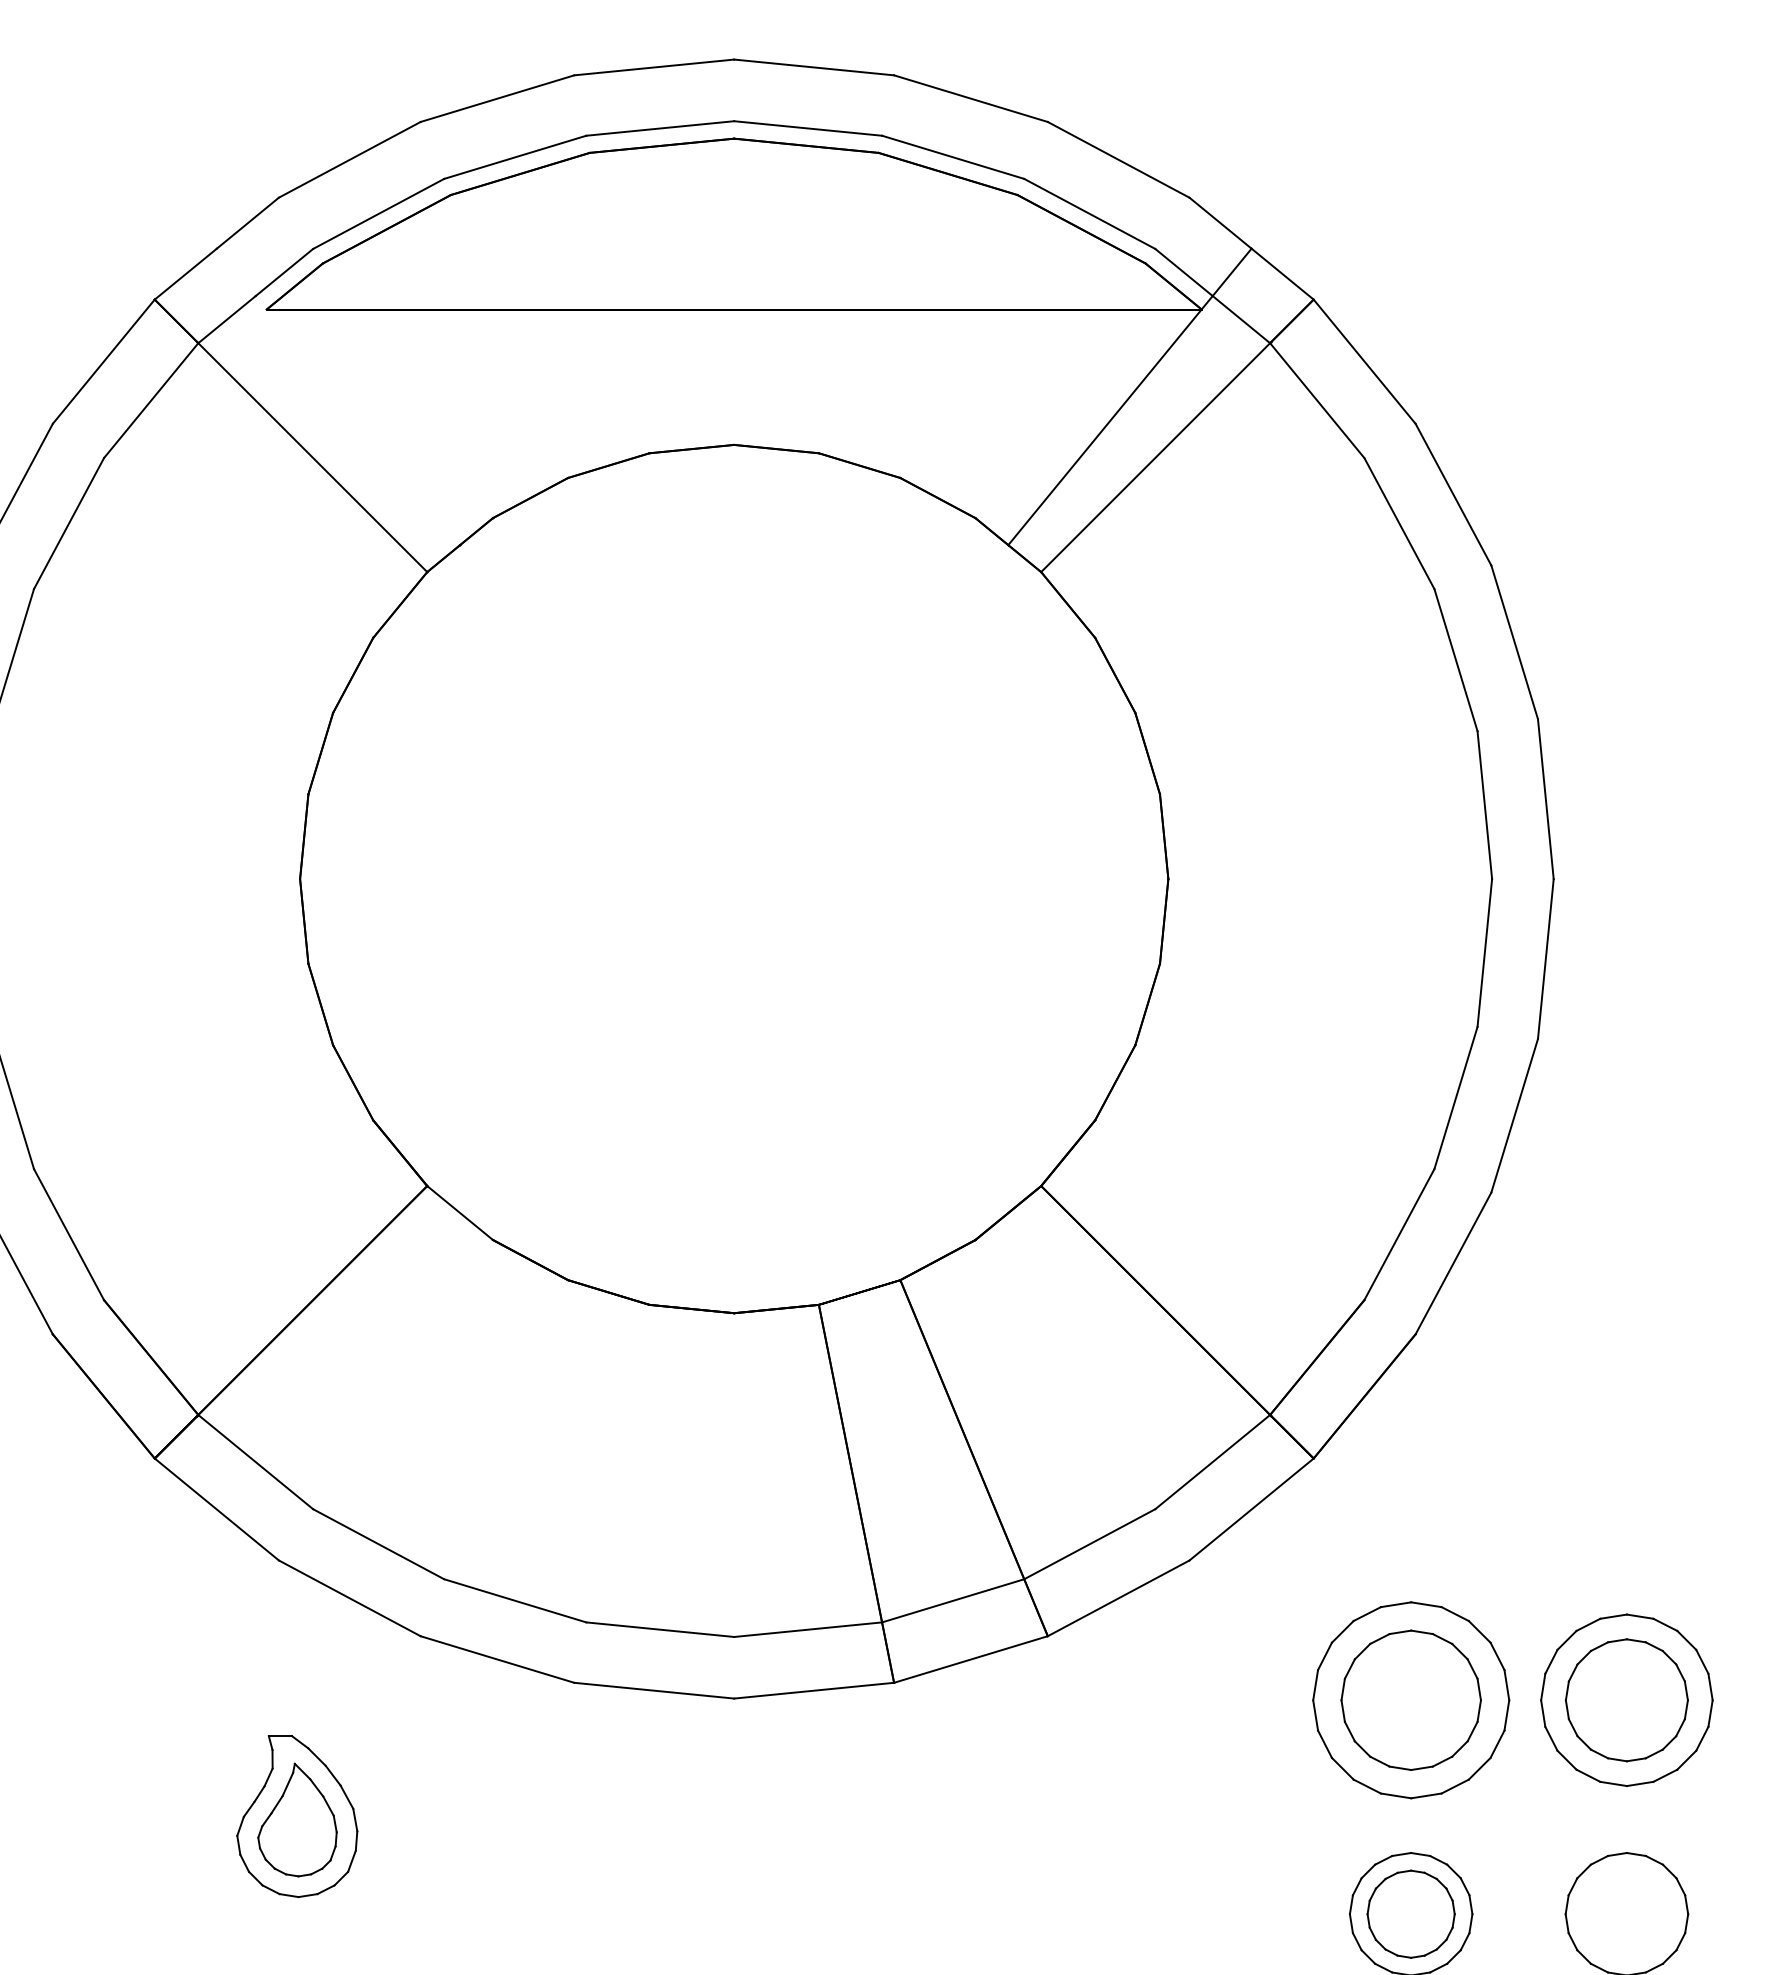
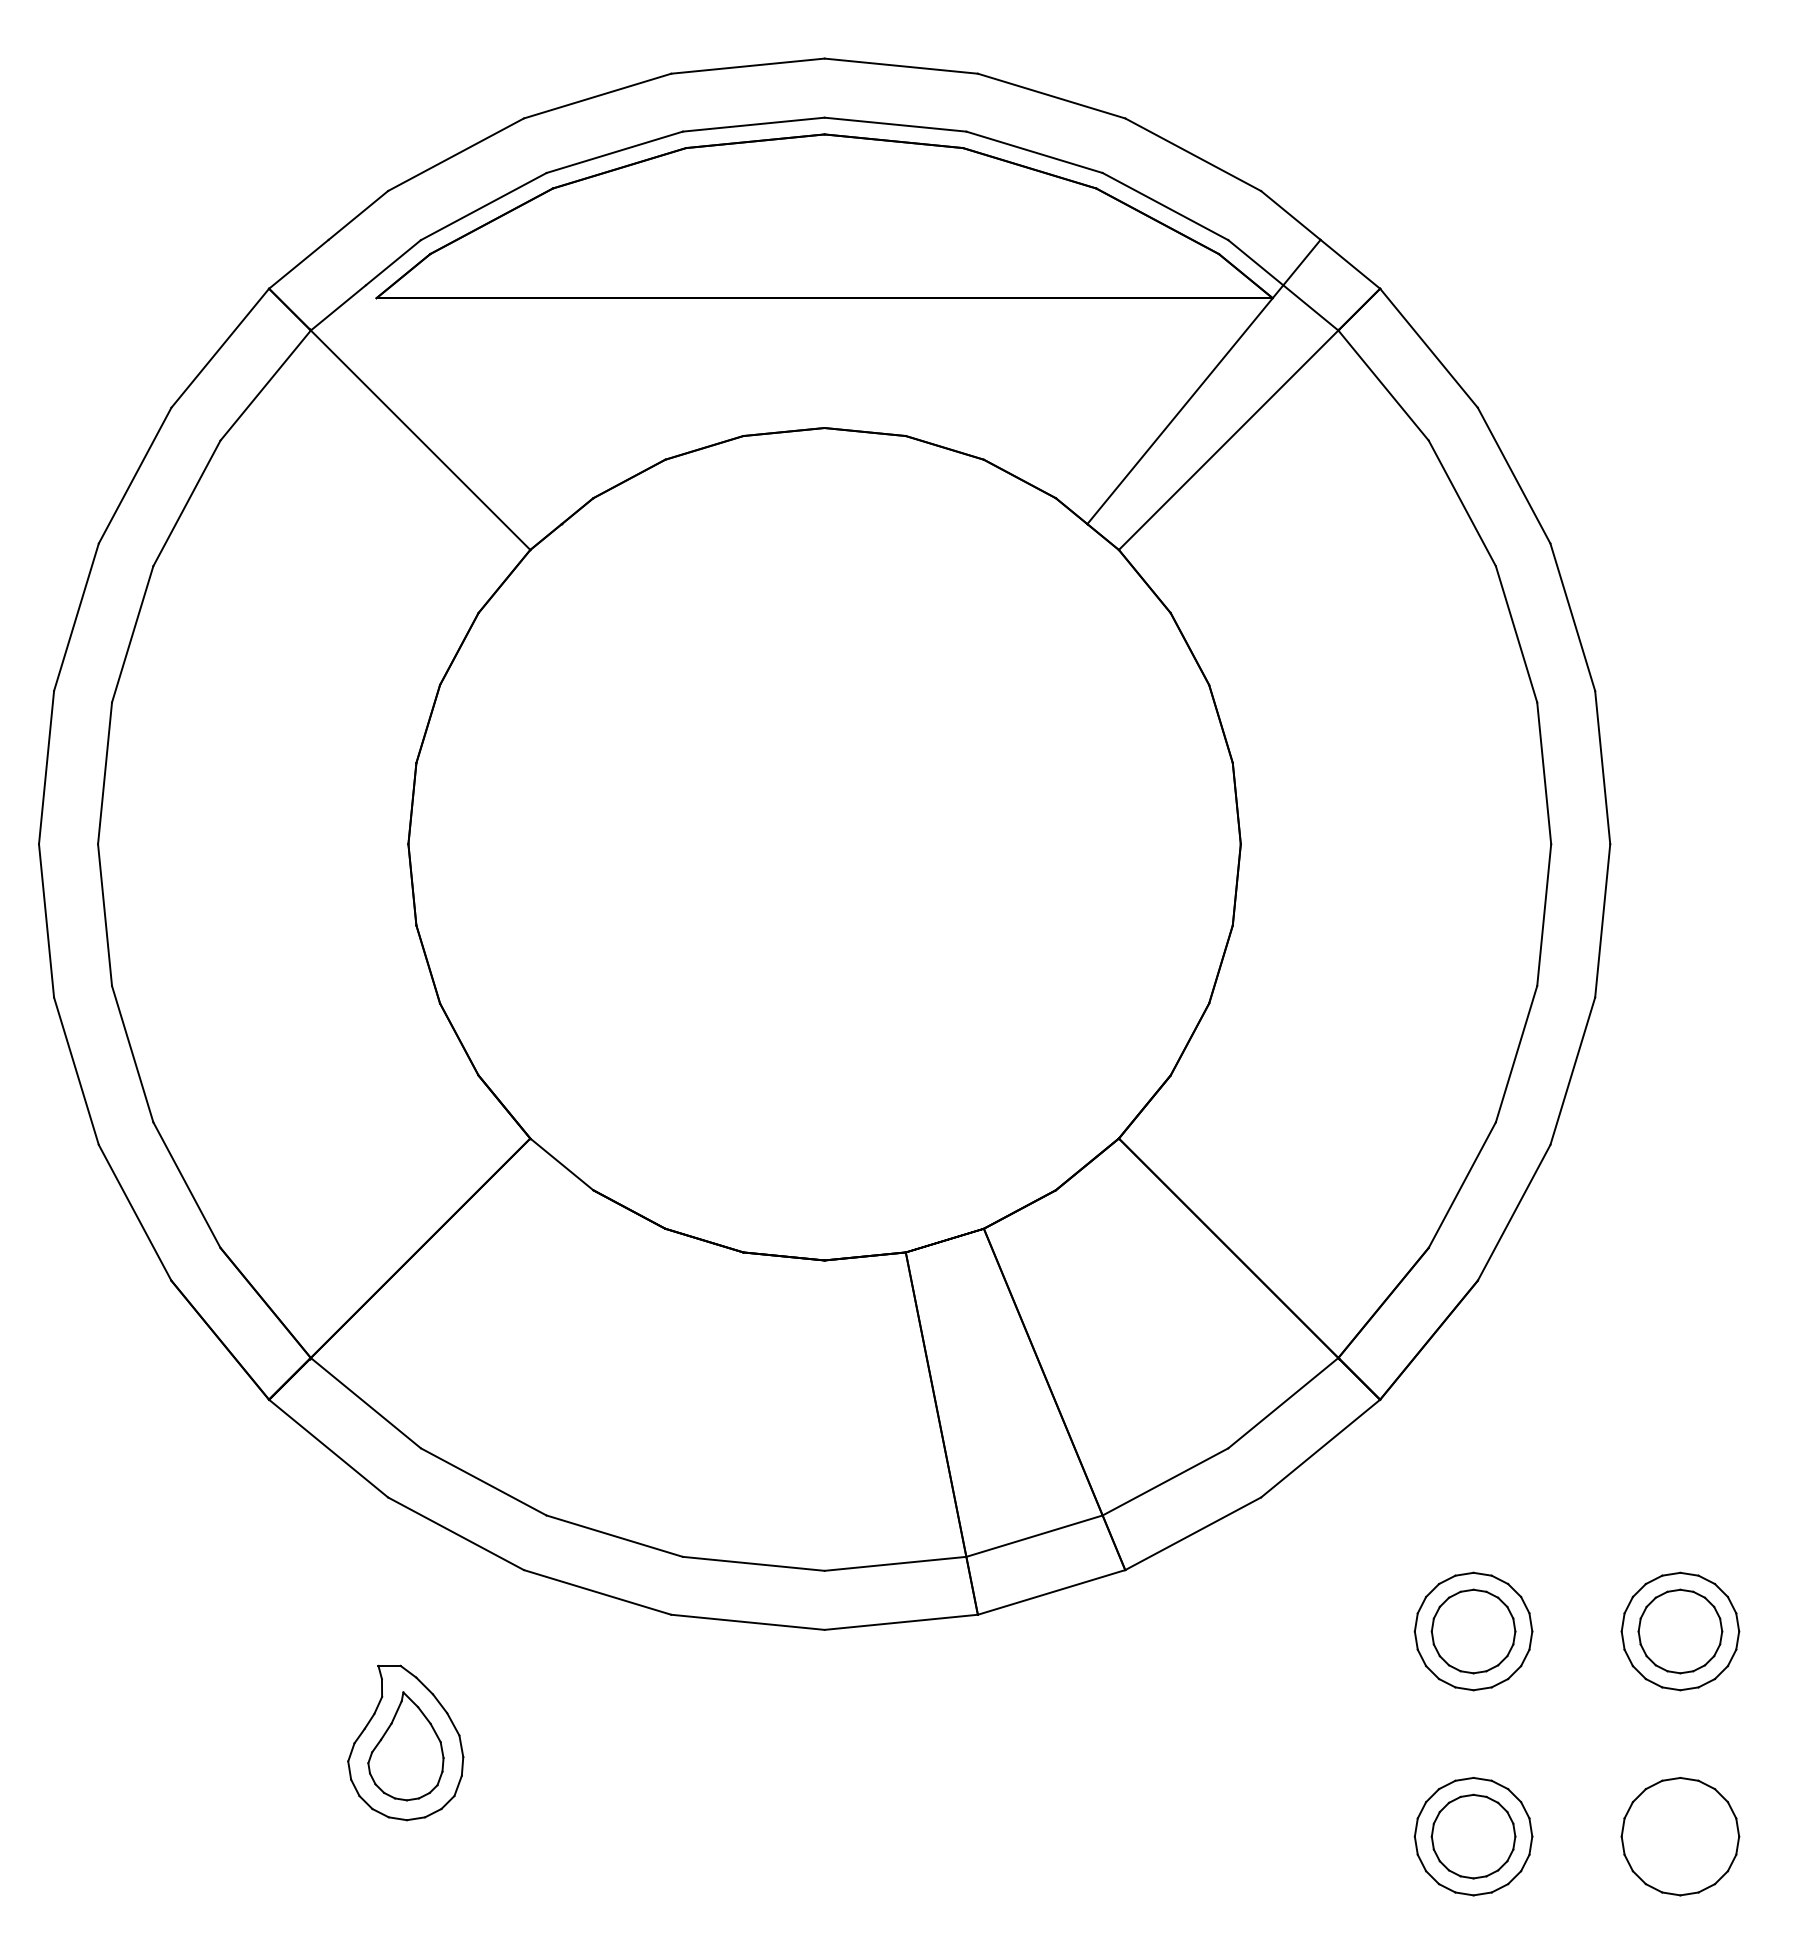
part: (1411, 1700) -> (1473, 1631), size x0.62
part: (1626, 1700) -> (1680, 1631), size x0.71

